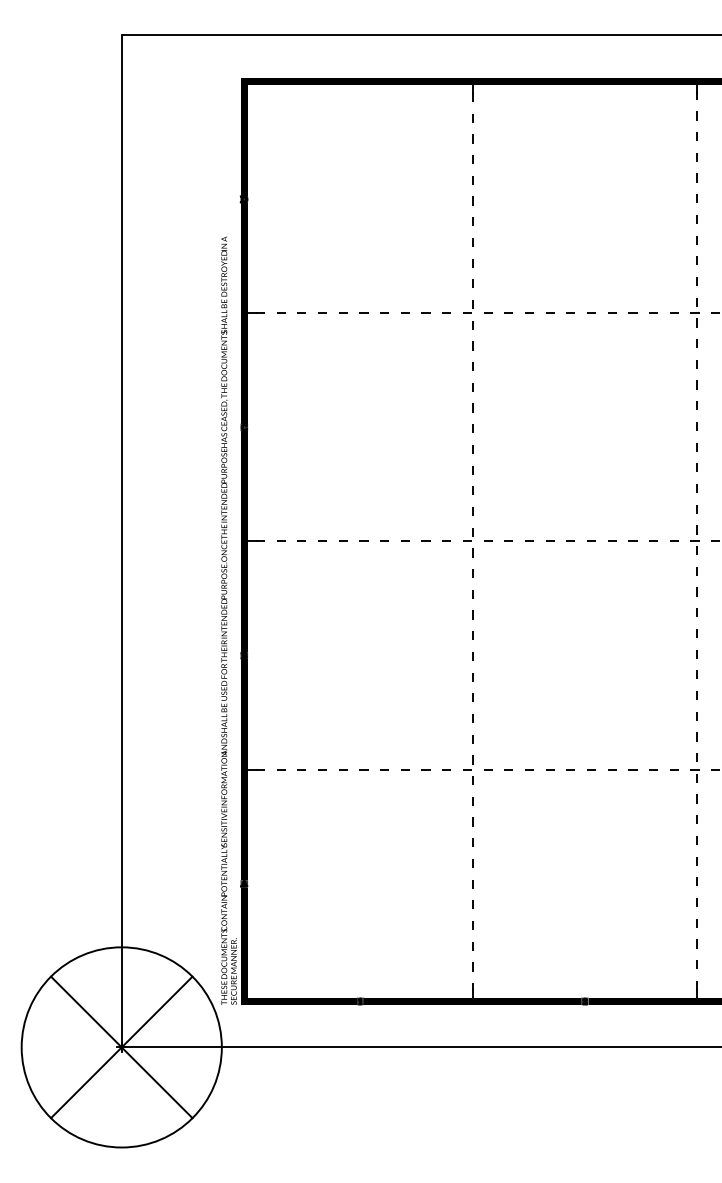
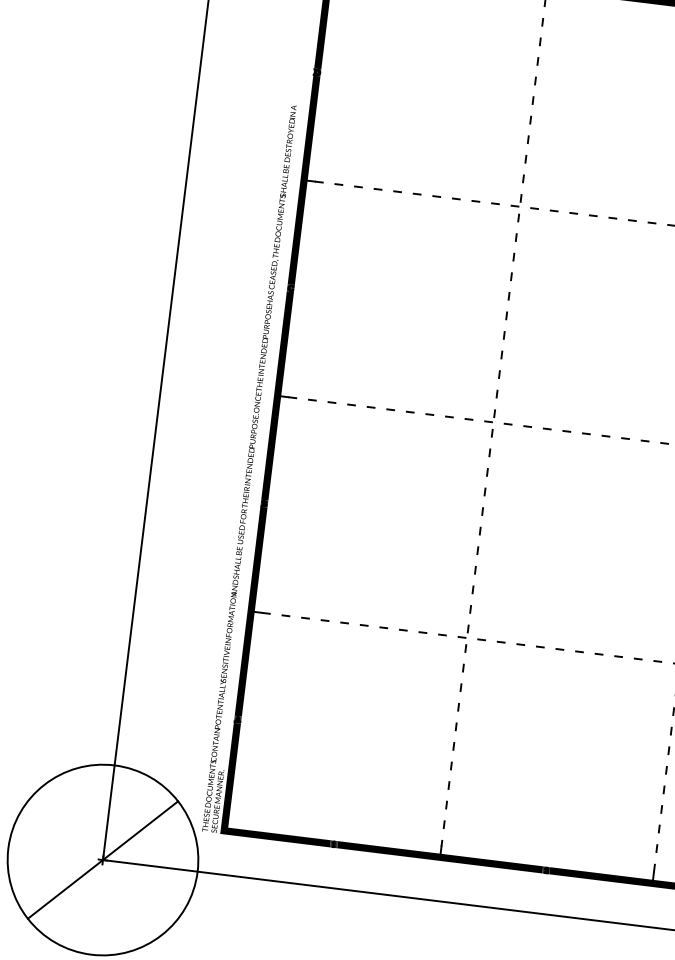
line: (121, 1047) -> (102, 860), removed

